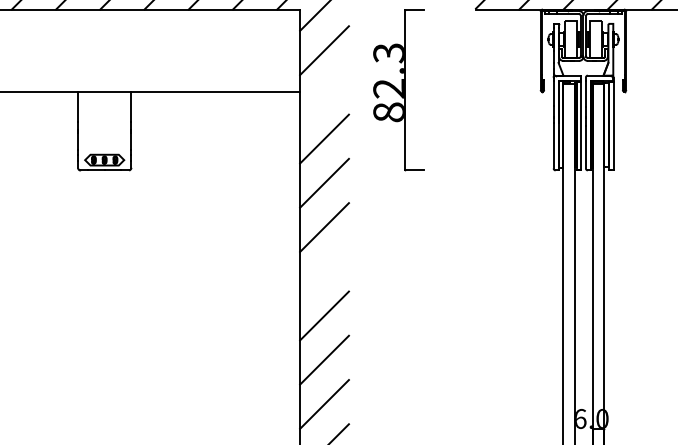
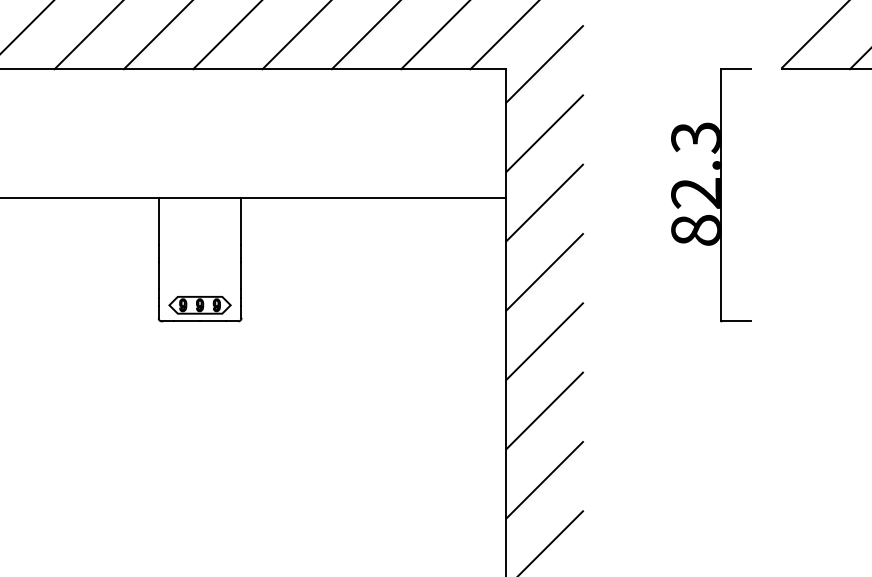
part: (398, 90) -> (710, 196), moved
line: (324, 94) -> (544, 202), added
line: (324, 271) -> (544, 479), added

